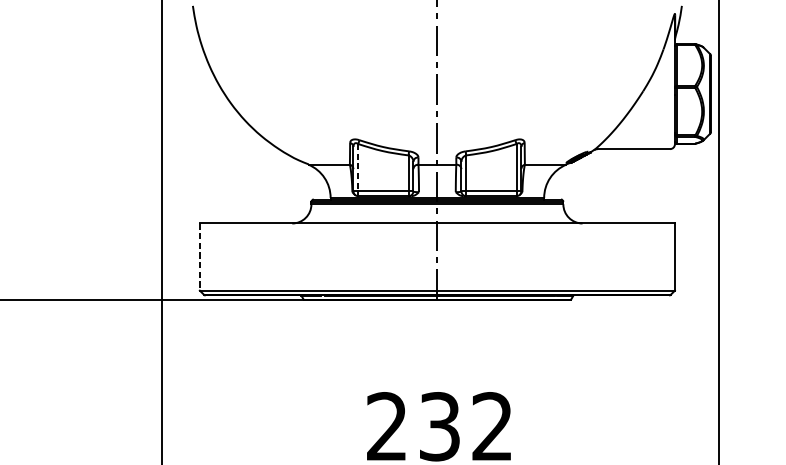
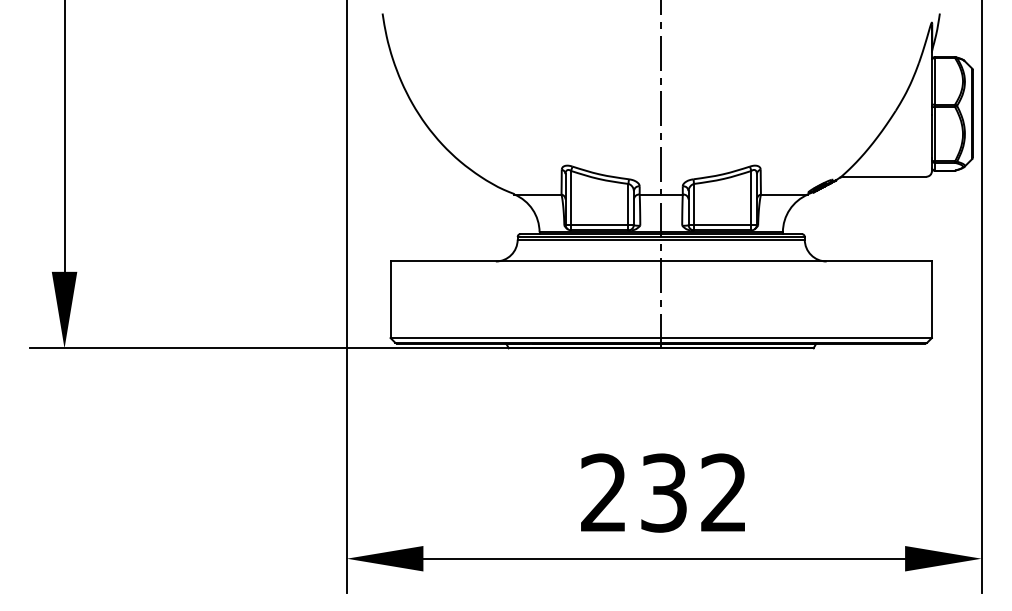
line: (358, 167) -> (571, 197), dashed -> solid
line: (199, 257) -> (390, 300), dashed -> solid

